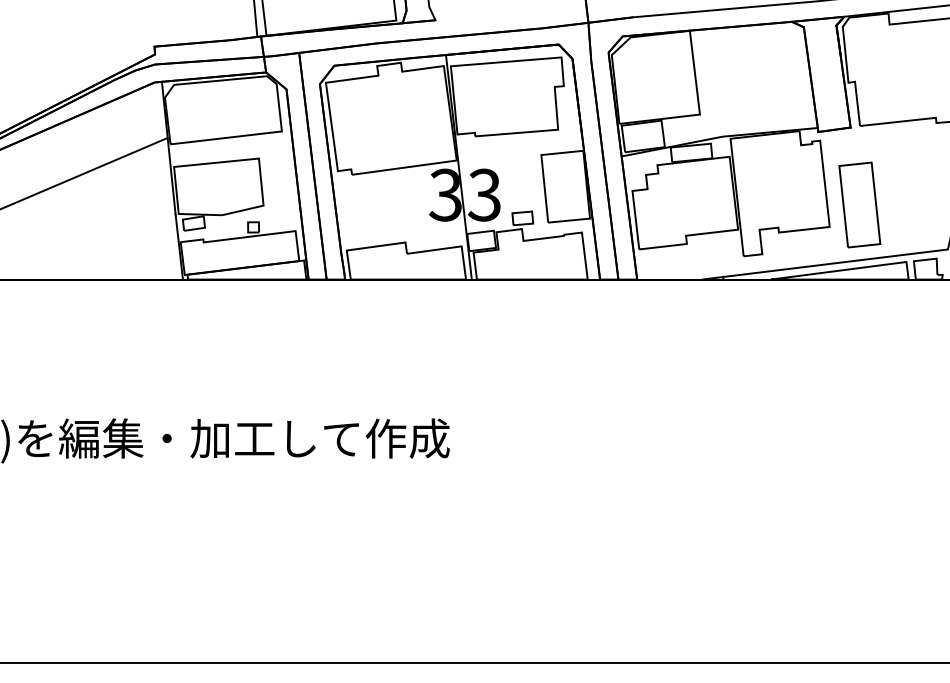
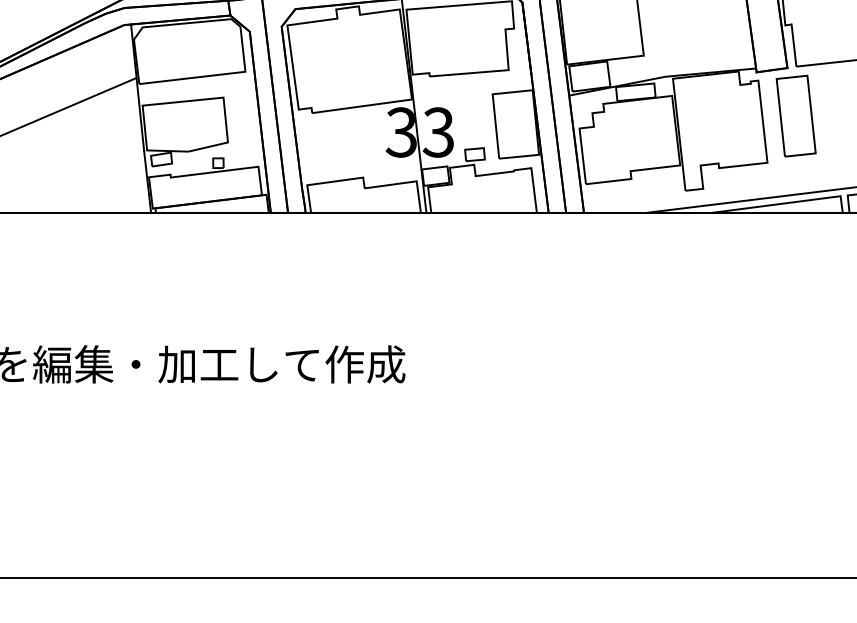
part: (859, 204) -> (795, 115), moved

